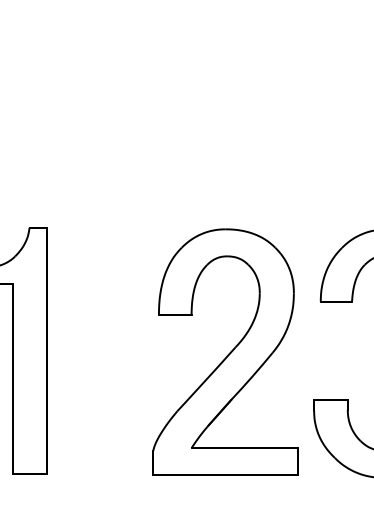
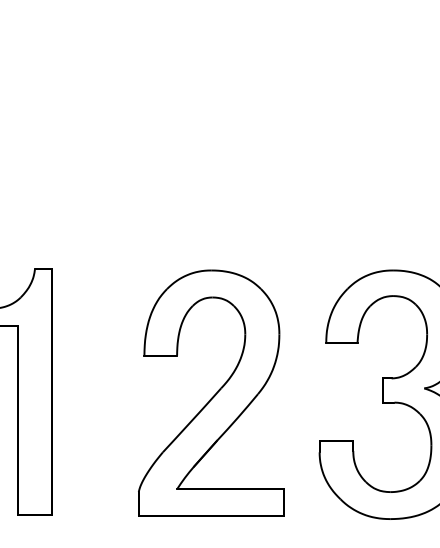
part: (226, 351) -> (211, 392), moved

